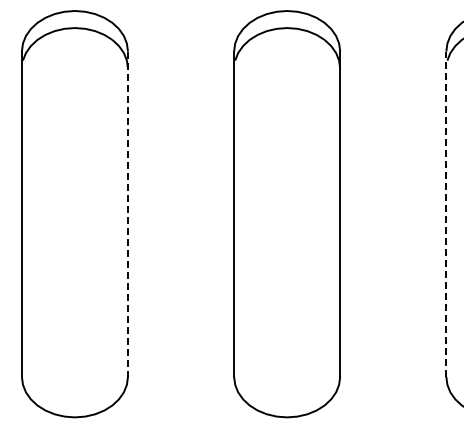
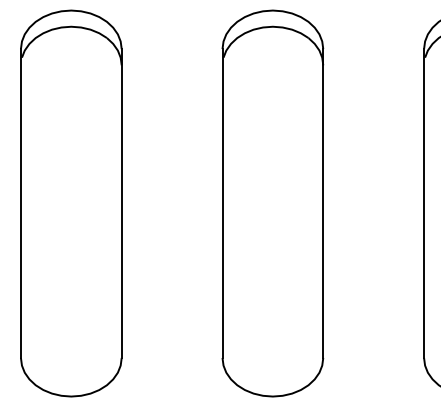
line: (128, 214) -> (122, 203), dashed -> solid
line: (446, 214) -> (424, 203), dashed -> solid

